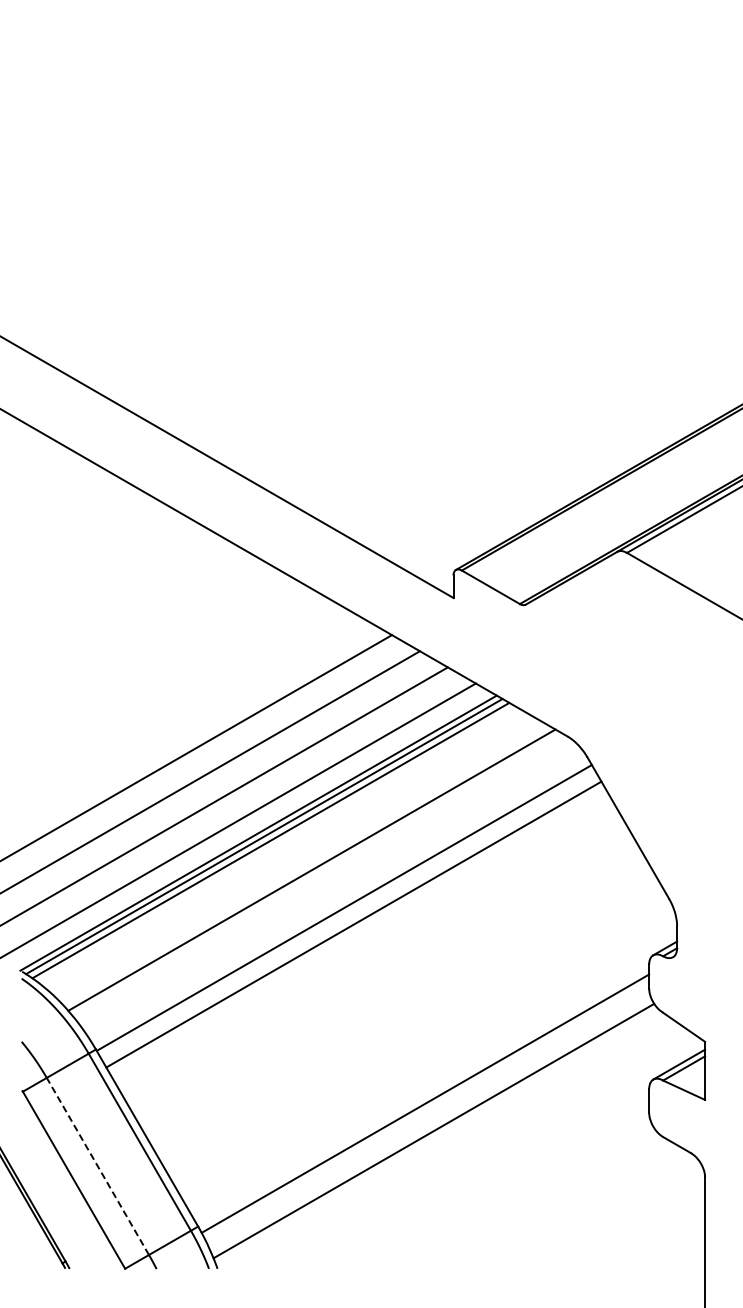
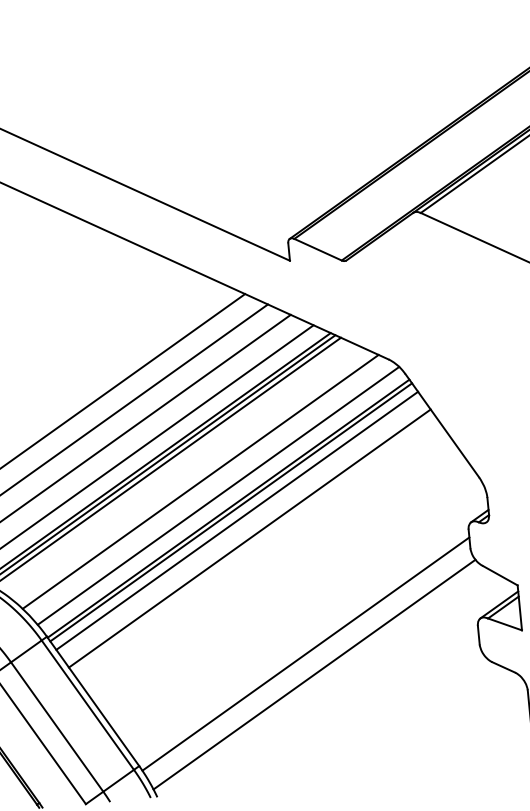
line: (332, 890) -> (218, 496), added
line: (346, 912) -> (230, 512), added
line: (367, 948) -> (249, 538), added
line: (97, 1166) -> (56, 727), dashed -> solid

